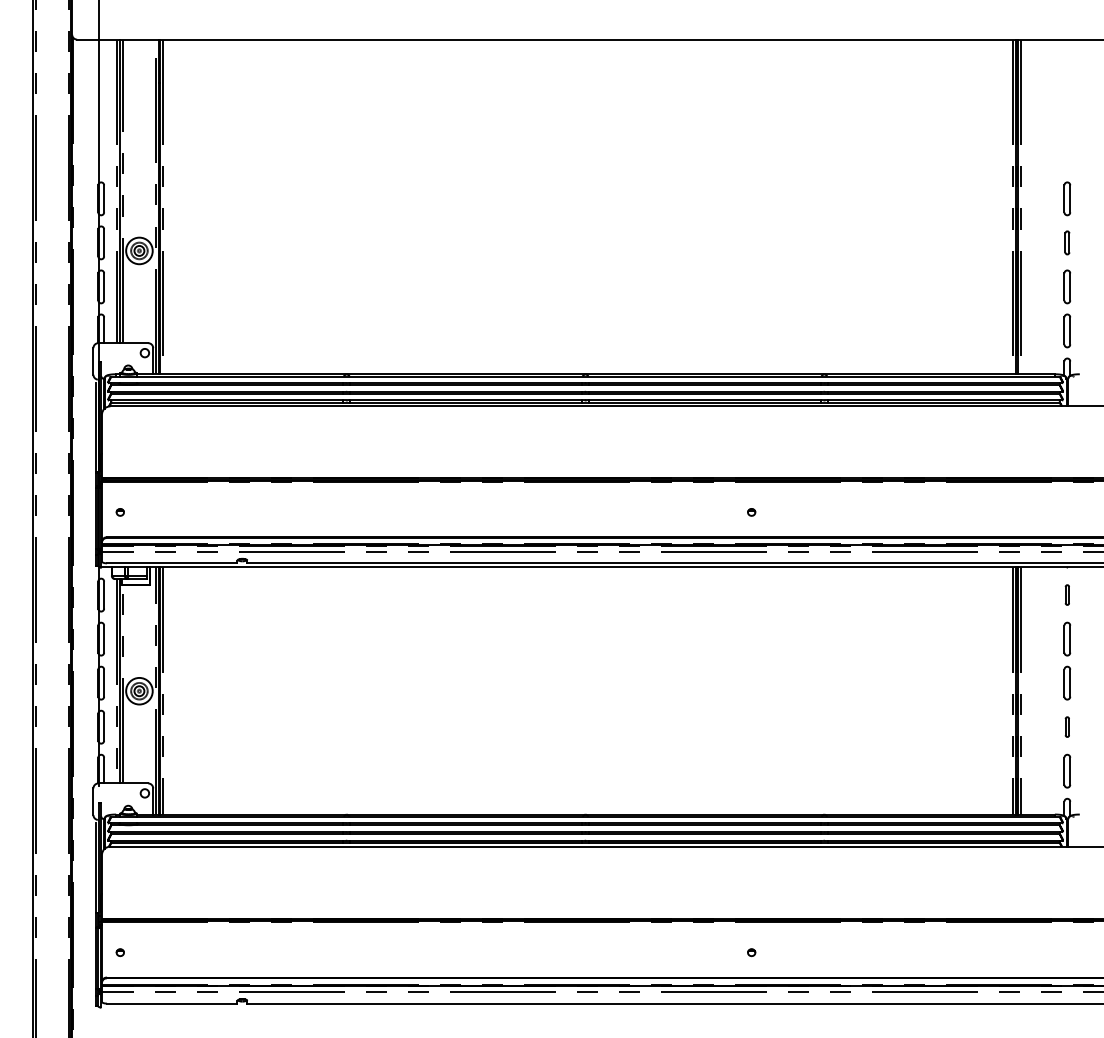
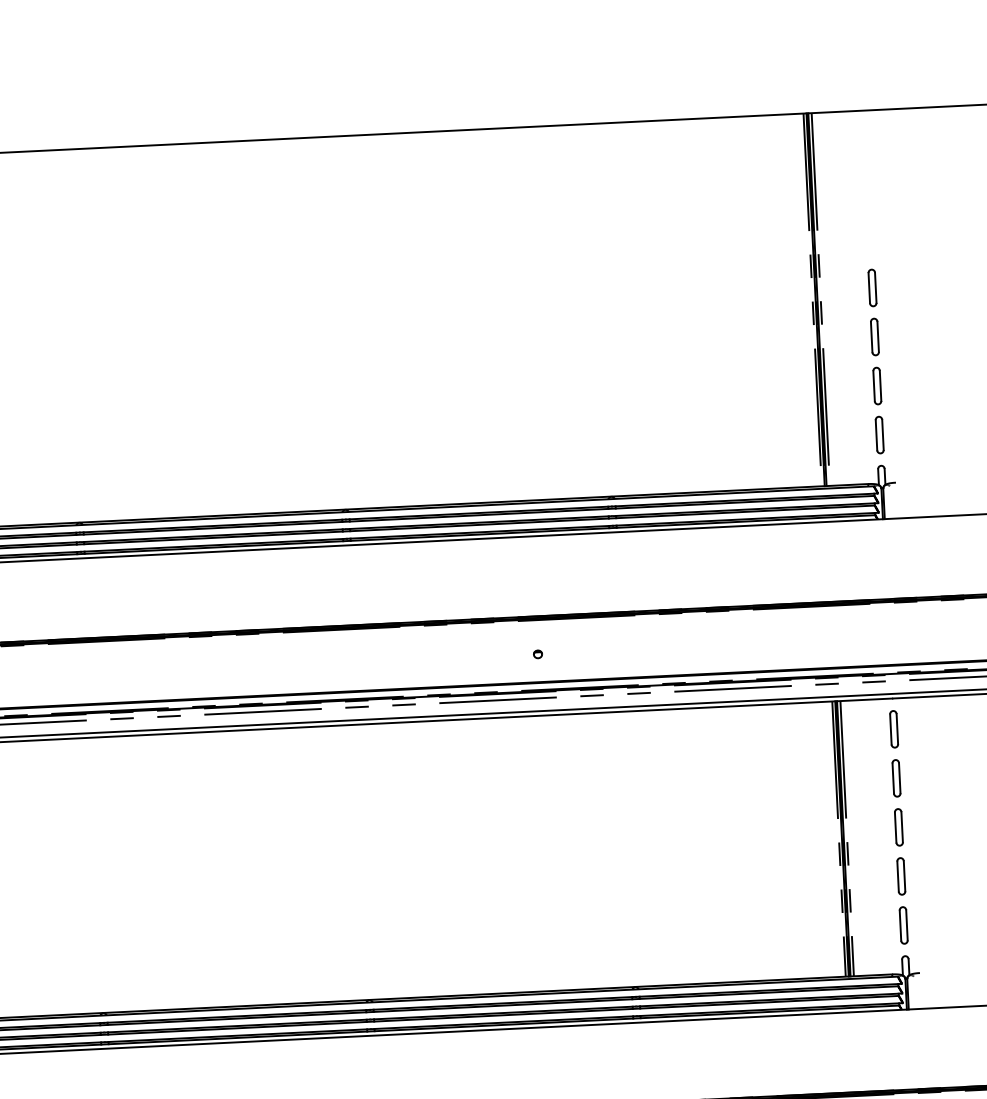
part: (1067, 242) -> (875, 336), size x1.43
part: (1067, 594) -> (894, 728), size x1.67
part: (1067, 726) -> (901, 875), size x1.67

